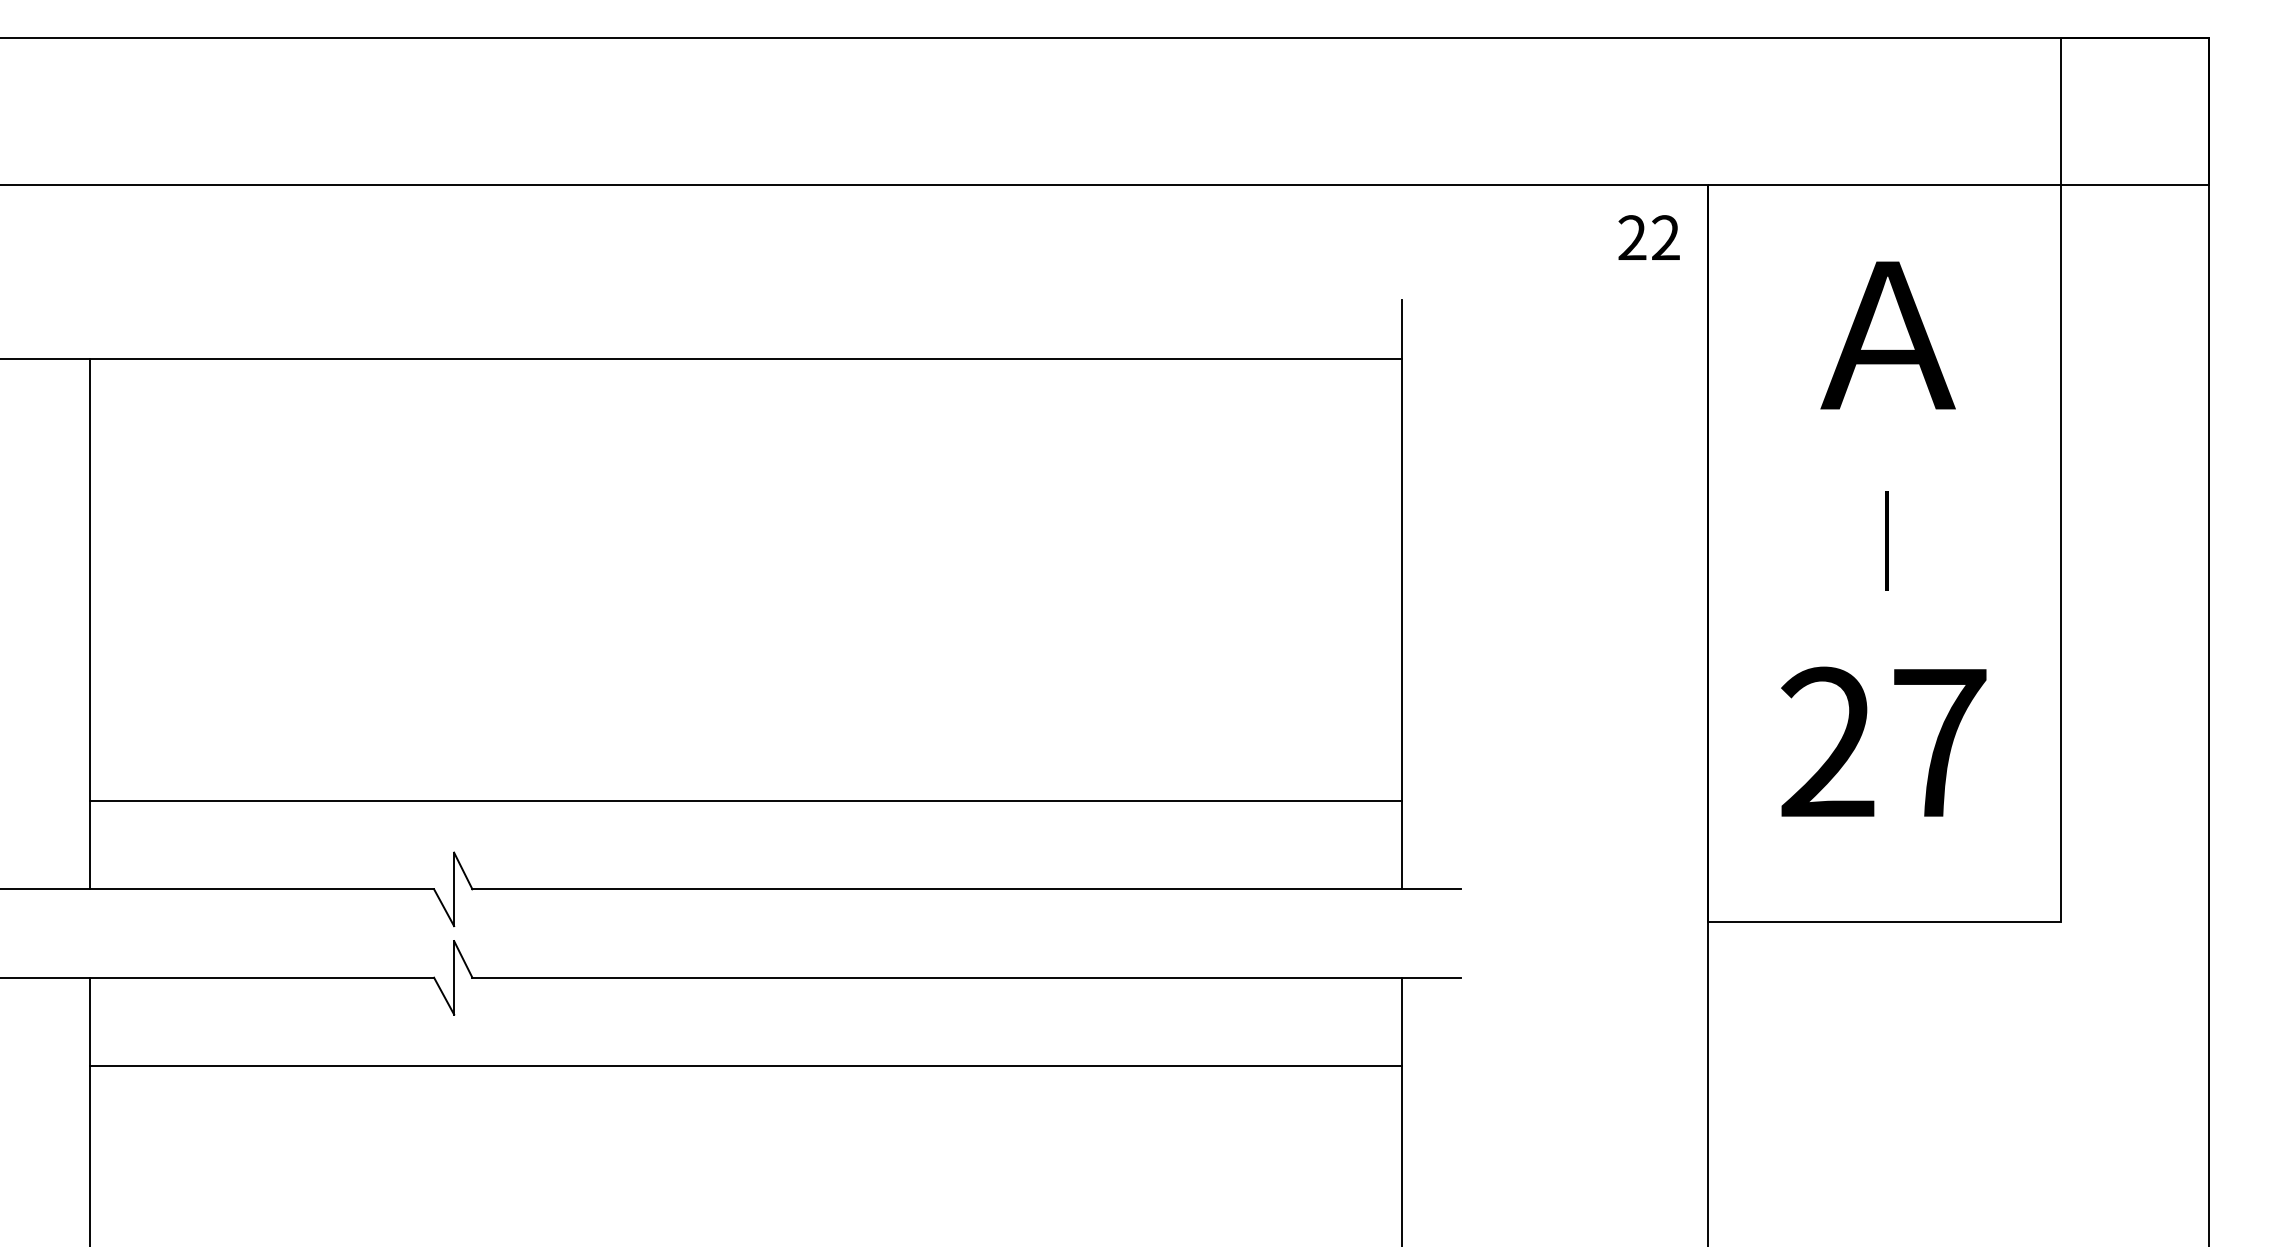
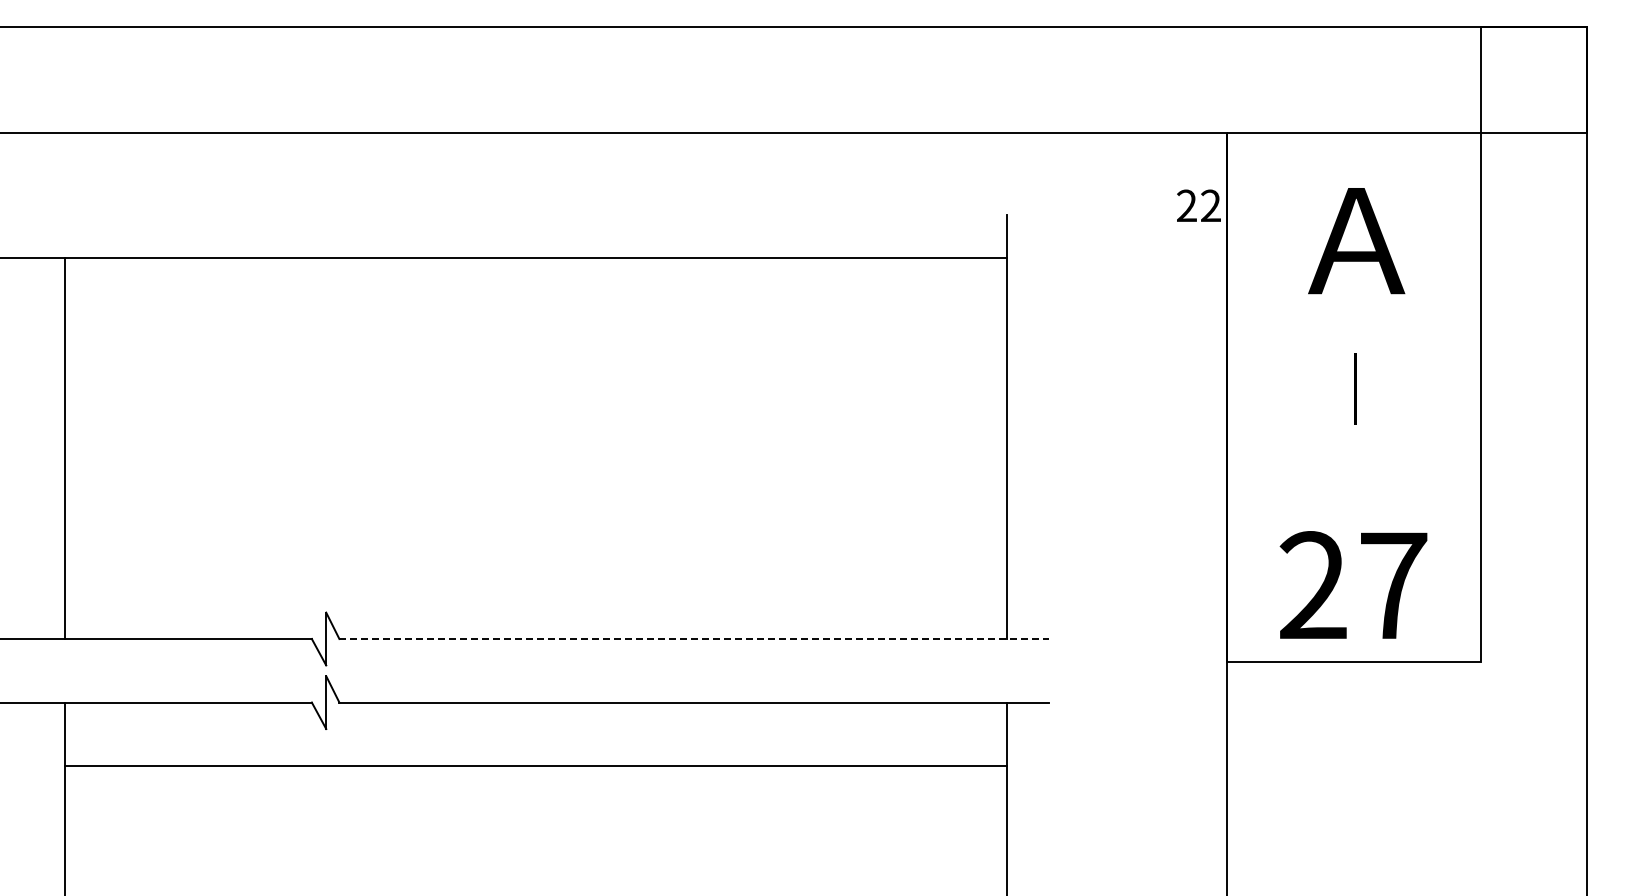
text: (1648, 237) -> (1198, 205), moved
text: (1883, 741) -> (1353, 584), moved
line: (745, 800) -> (535, 575), removed
line: (966, 888) -> (694, 638), solid -> dashed

